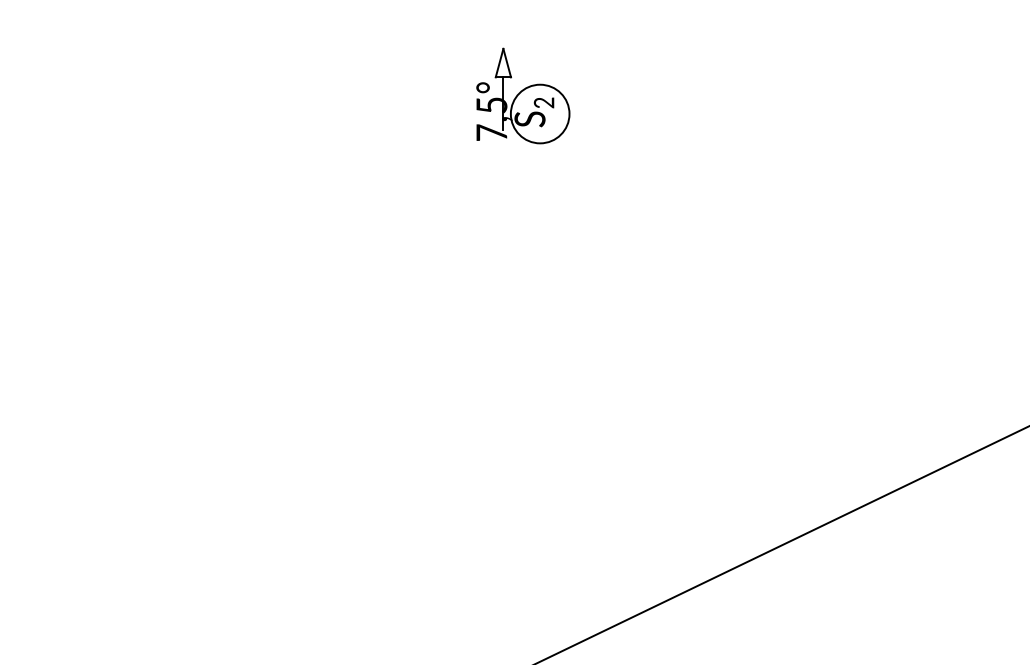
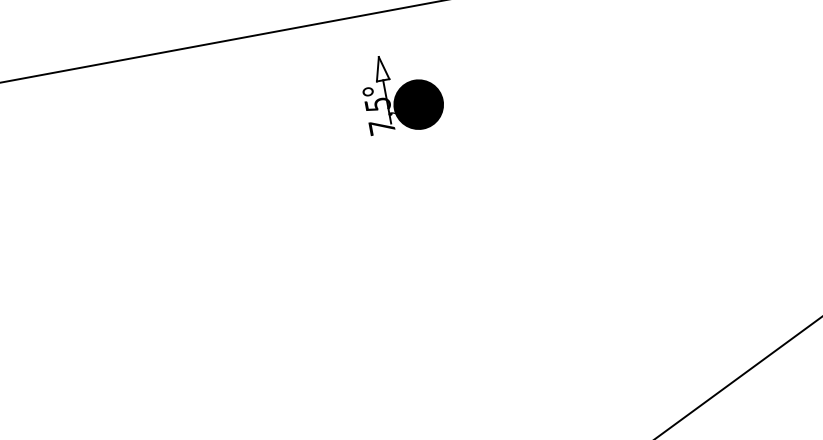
fill: (539, 113) -> (418, 104), added

